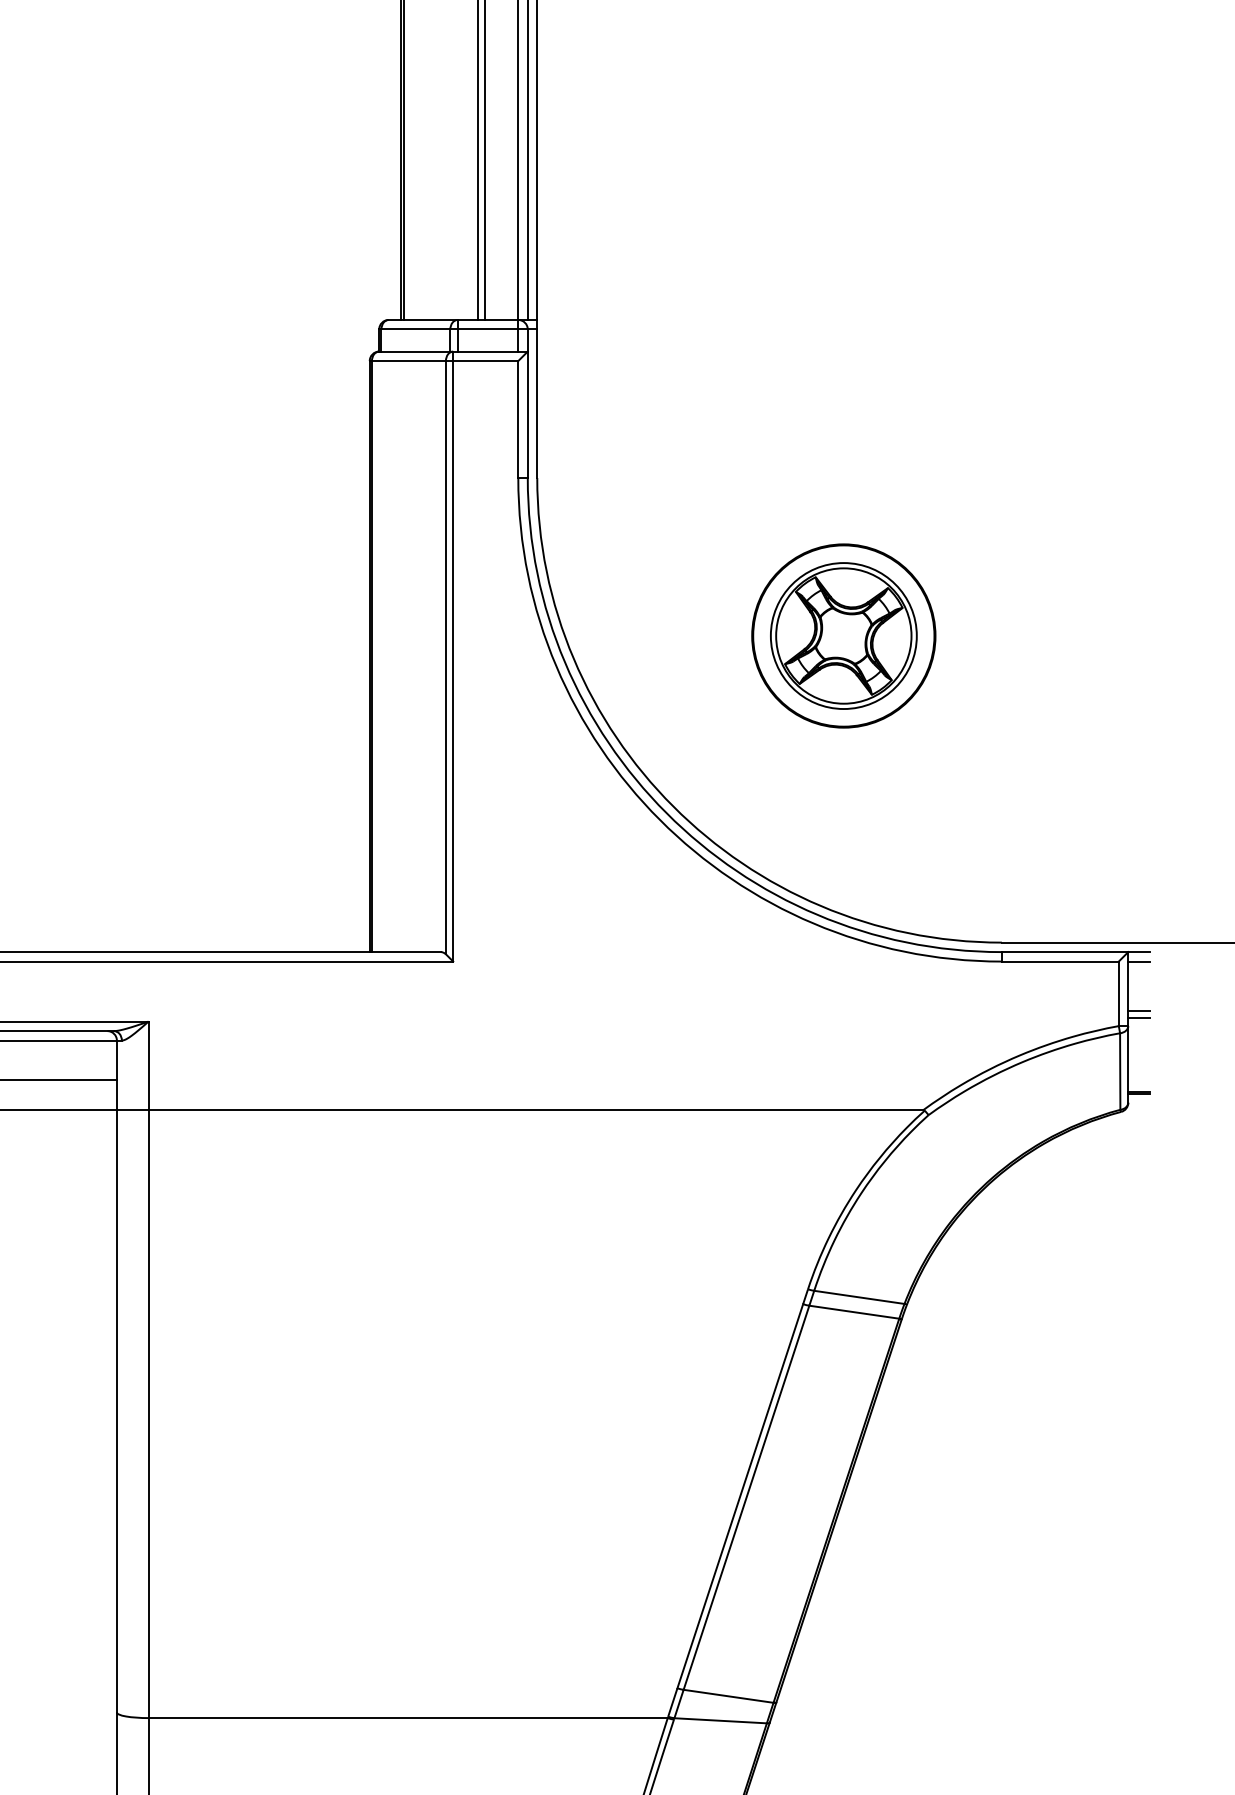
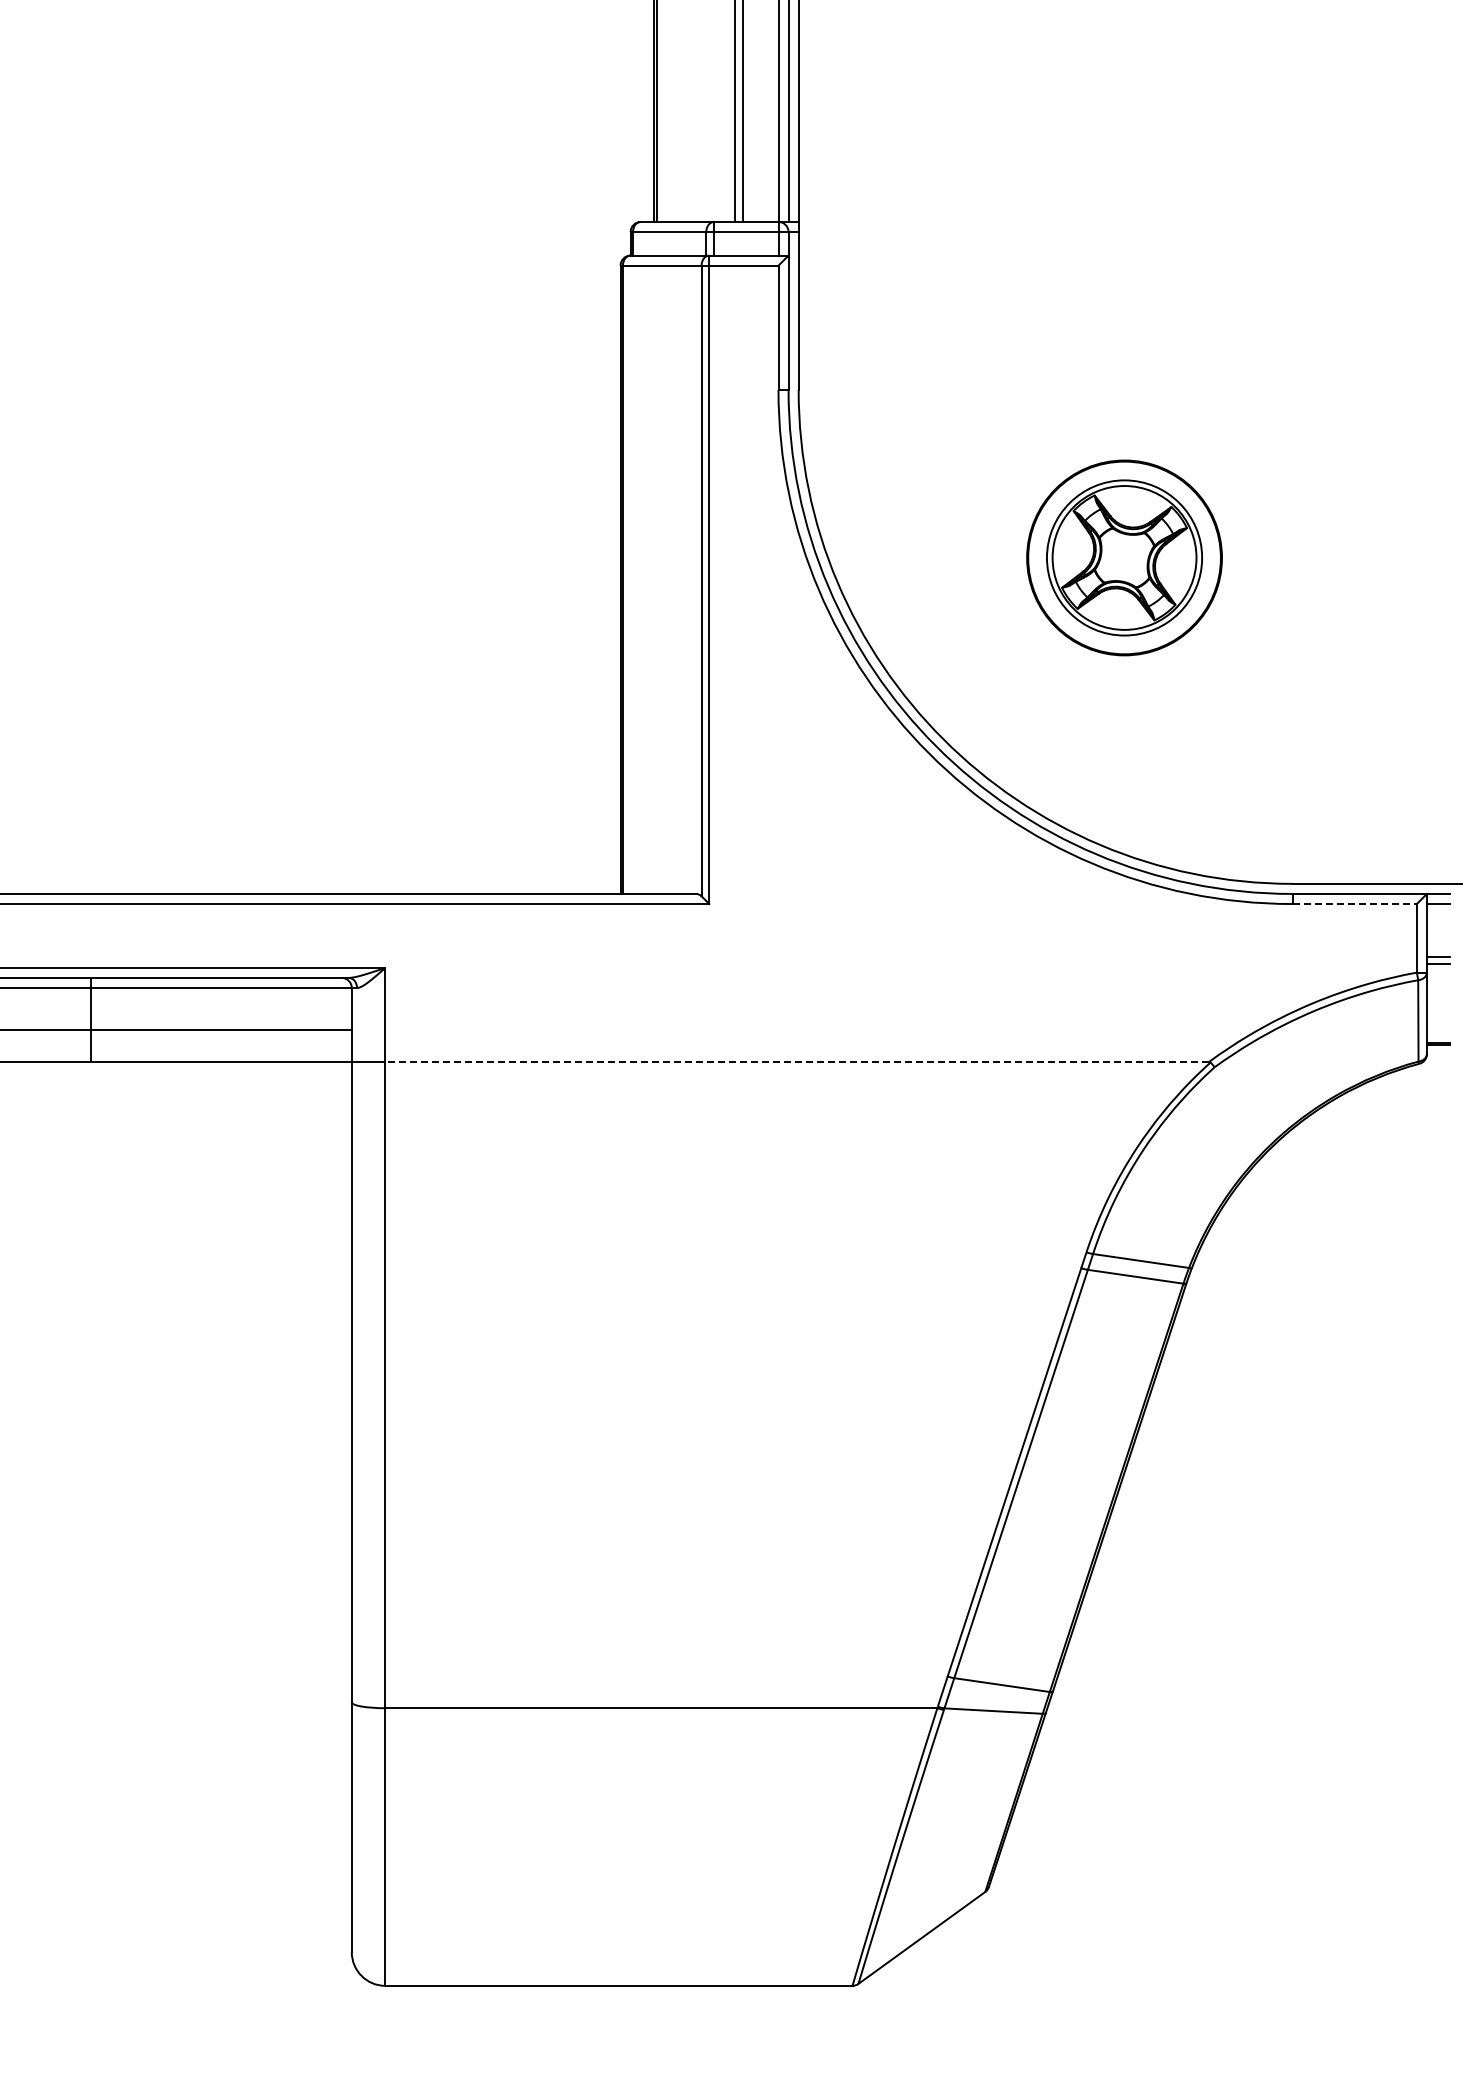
line: (1061, 962) -> (1355, 904), solid -> dashed
line: (536, 1109) -> (797, 1061), solid -> dashed

